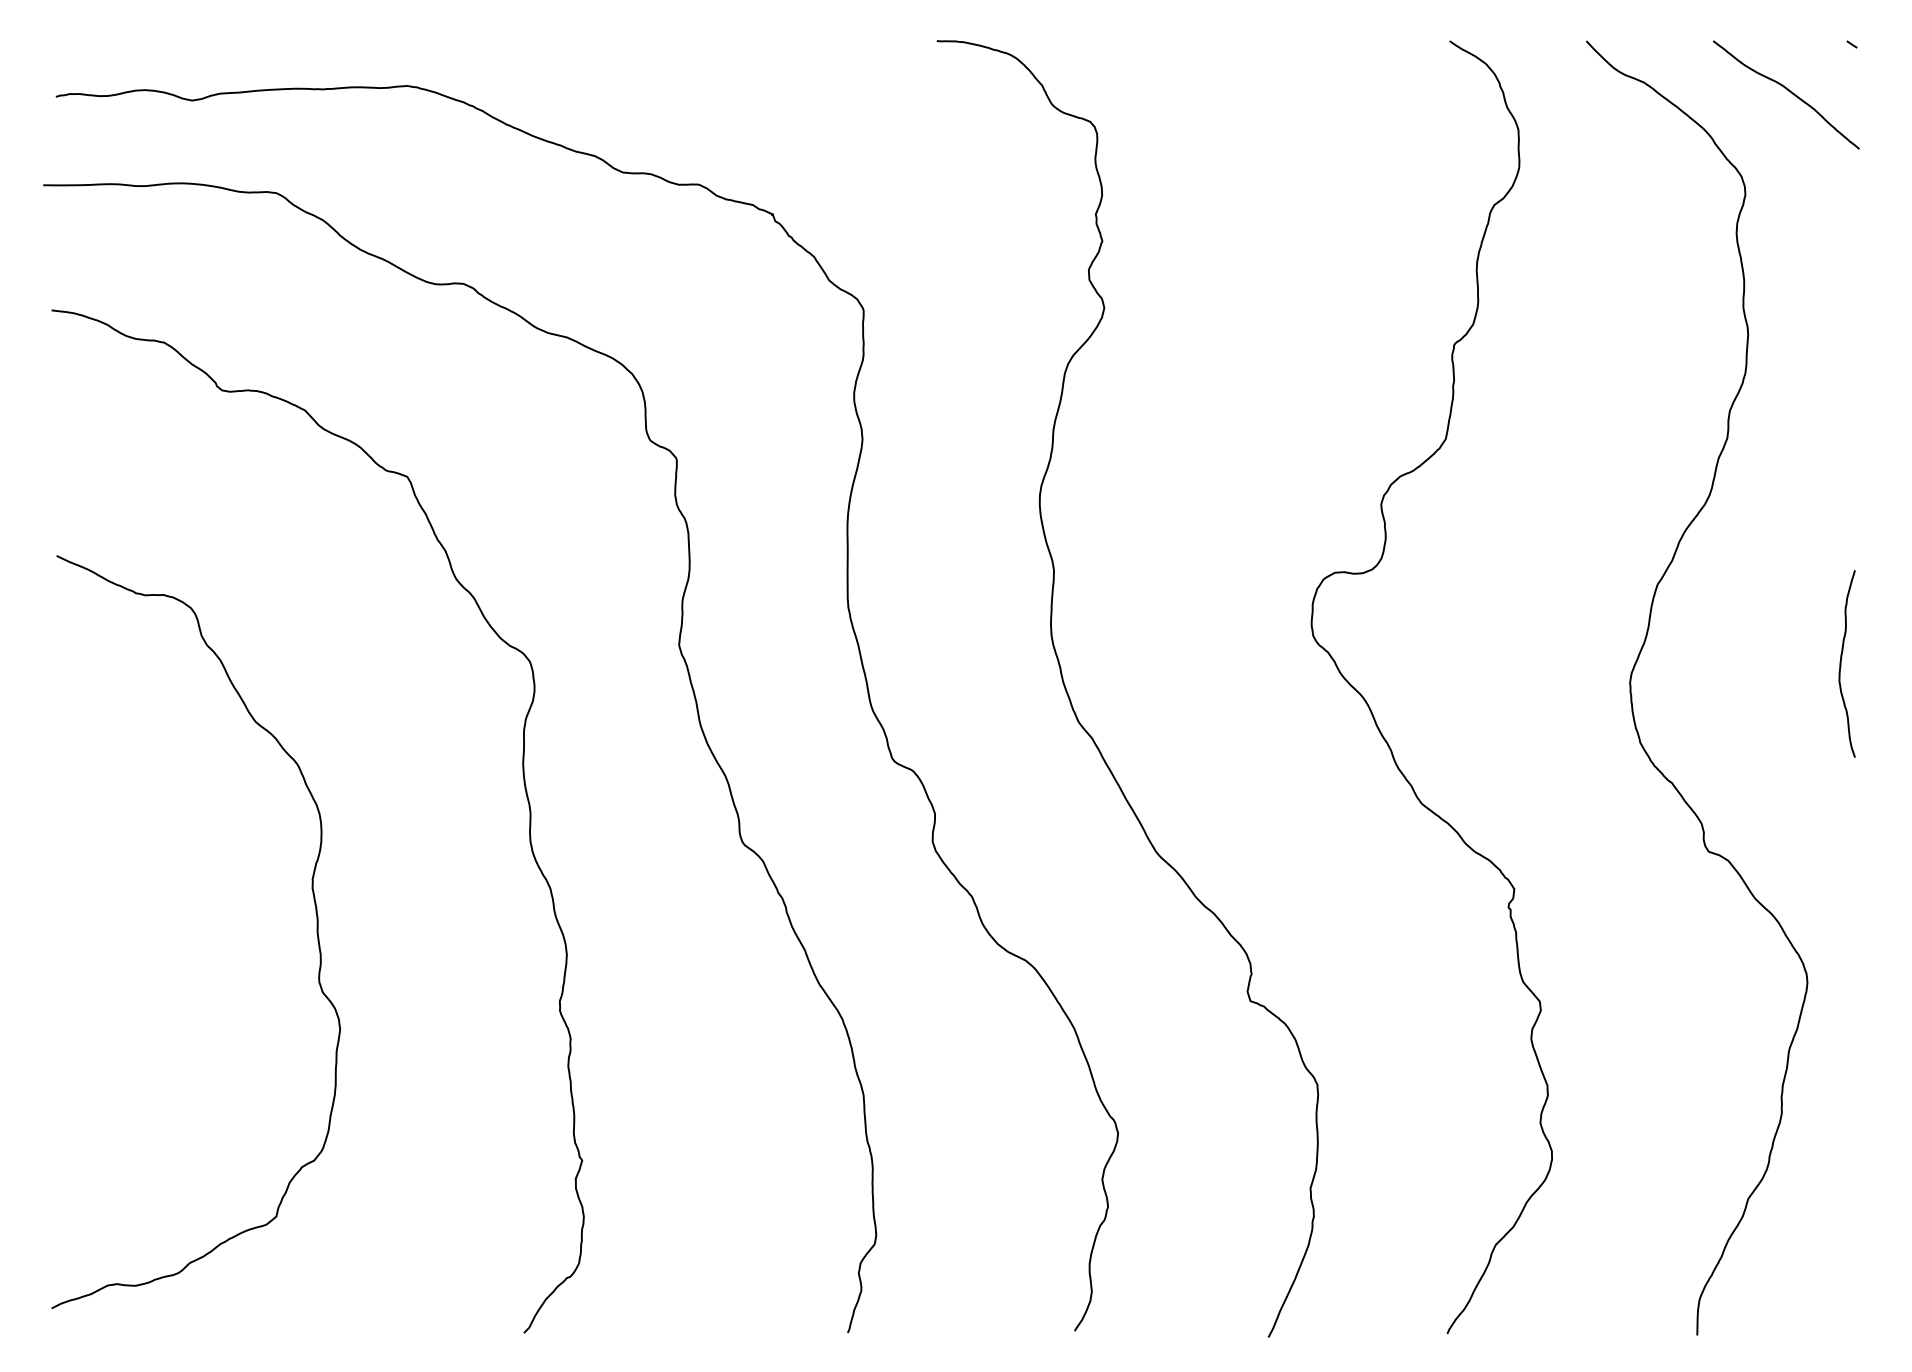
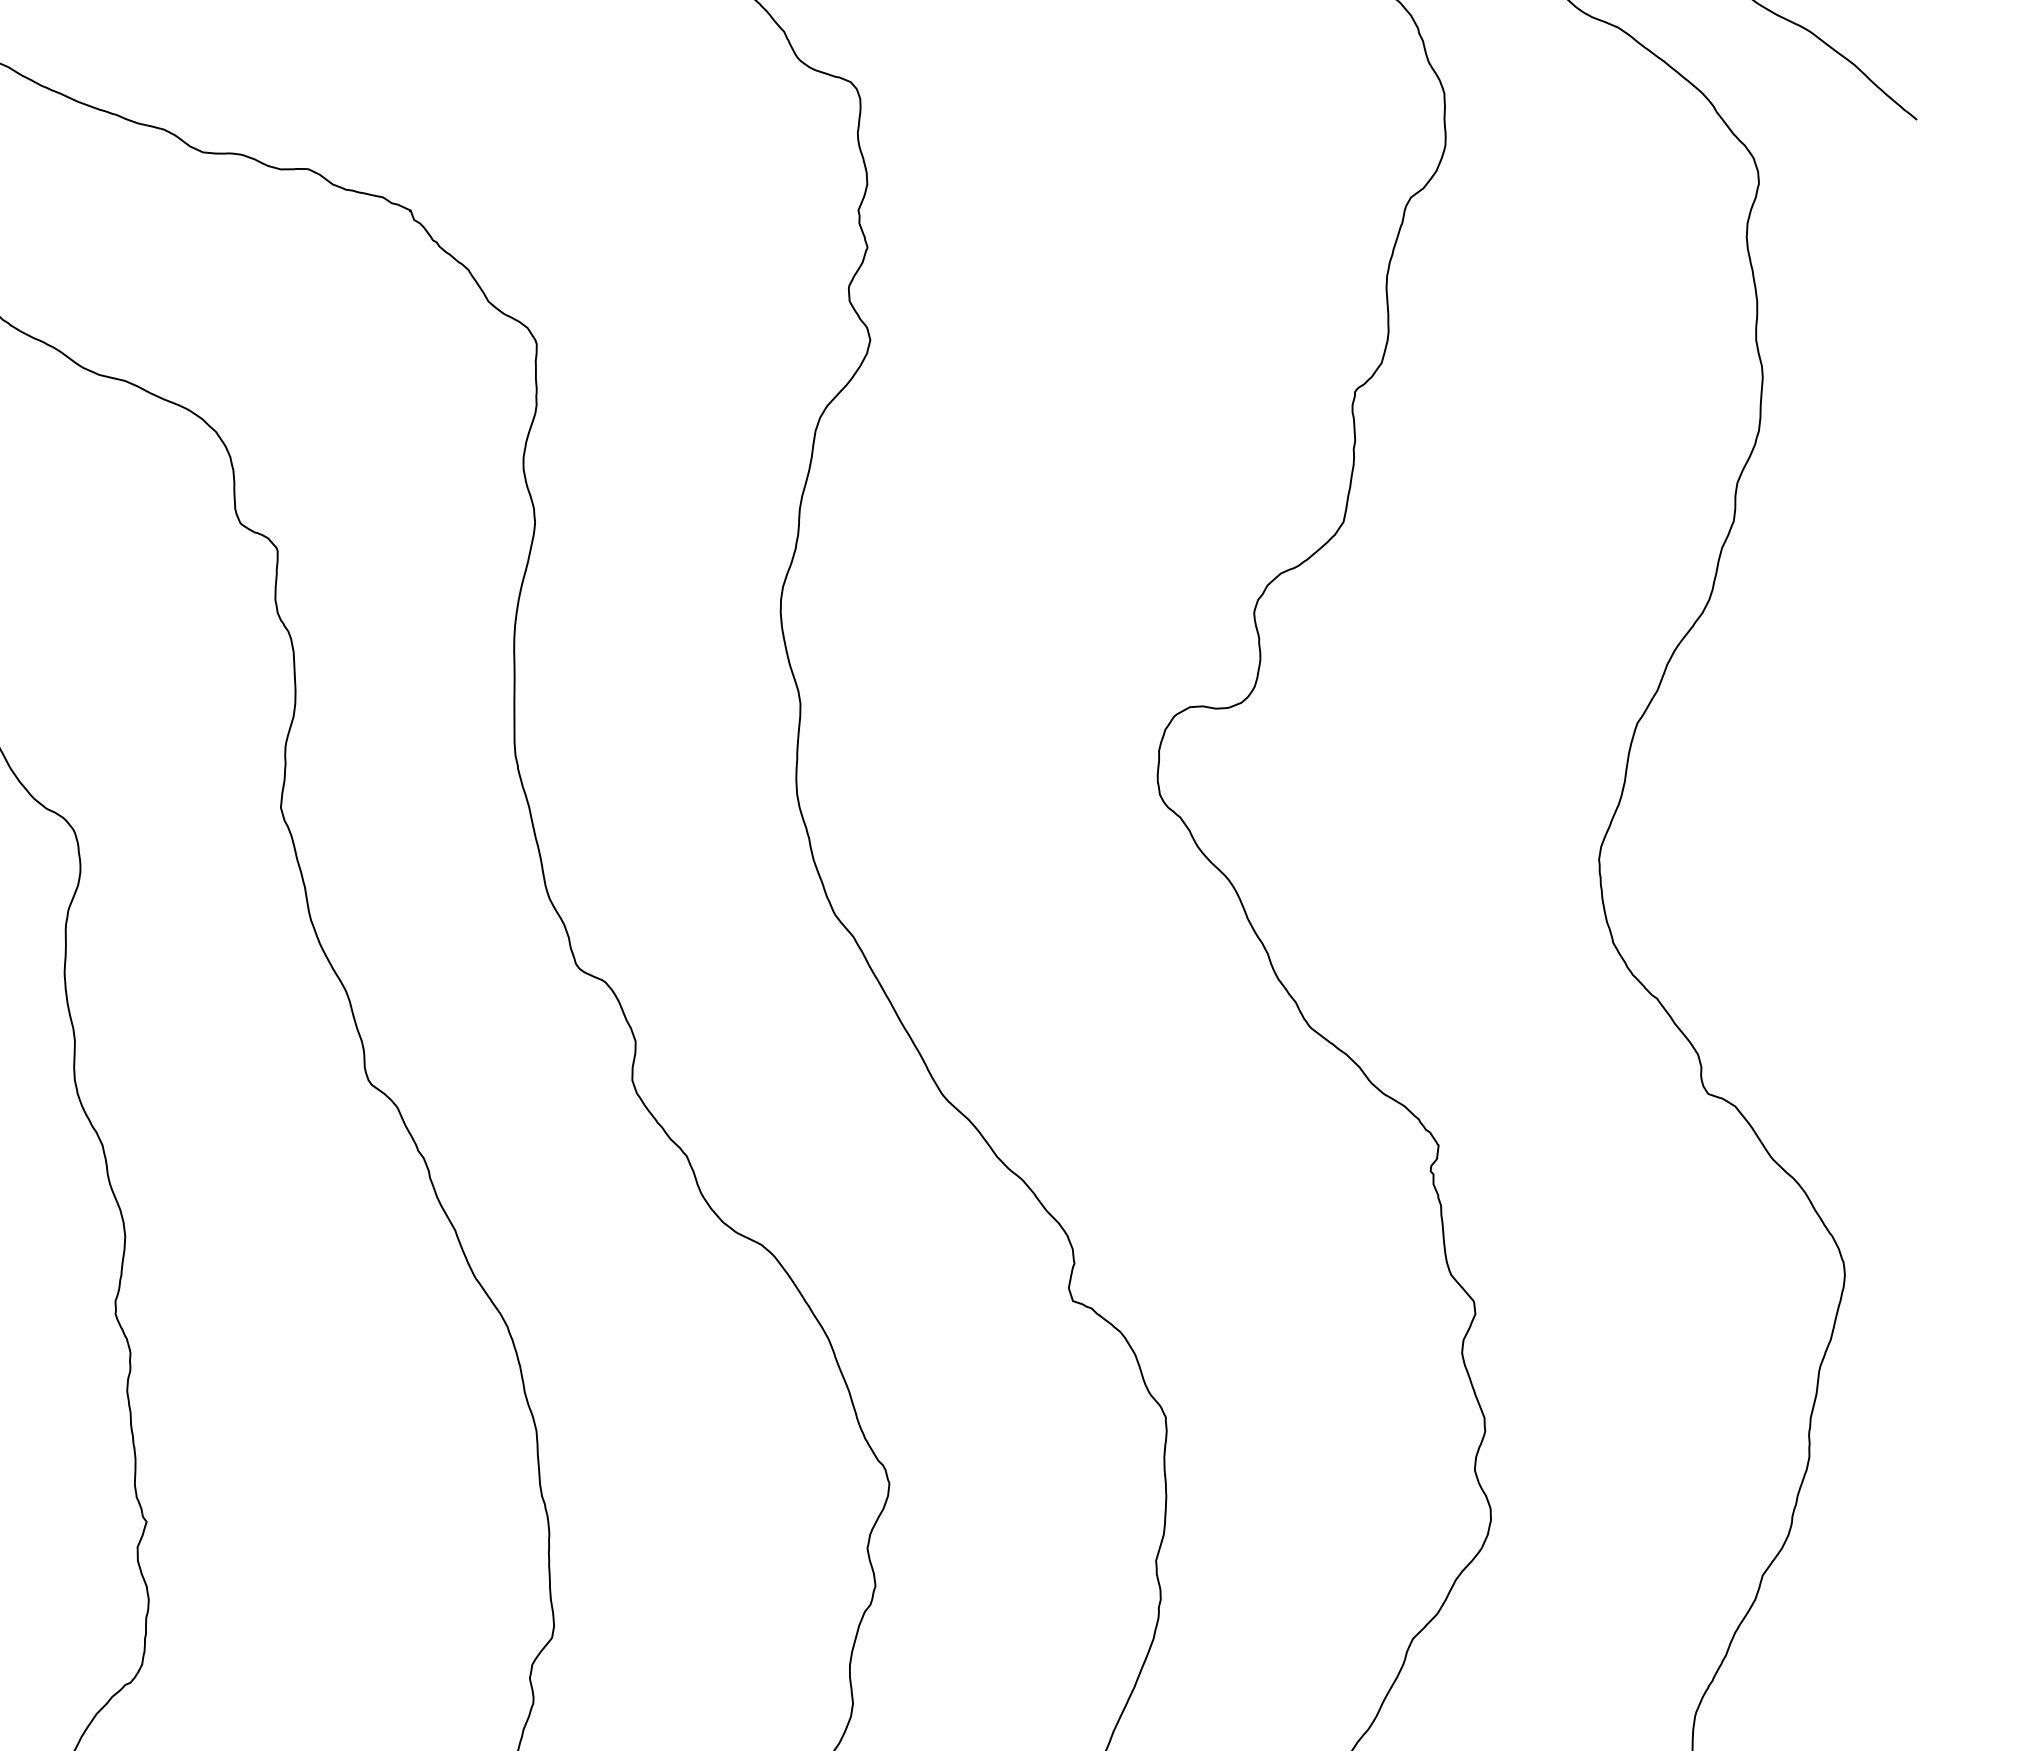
curve: (1841, 663) -> (1892, 832), removed

